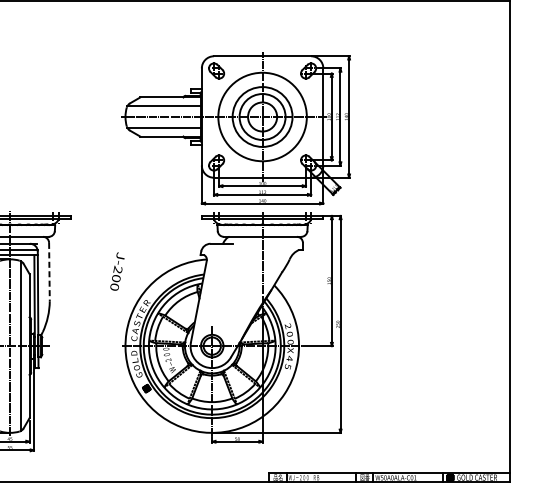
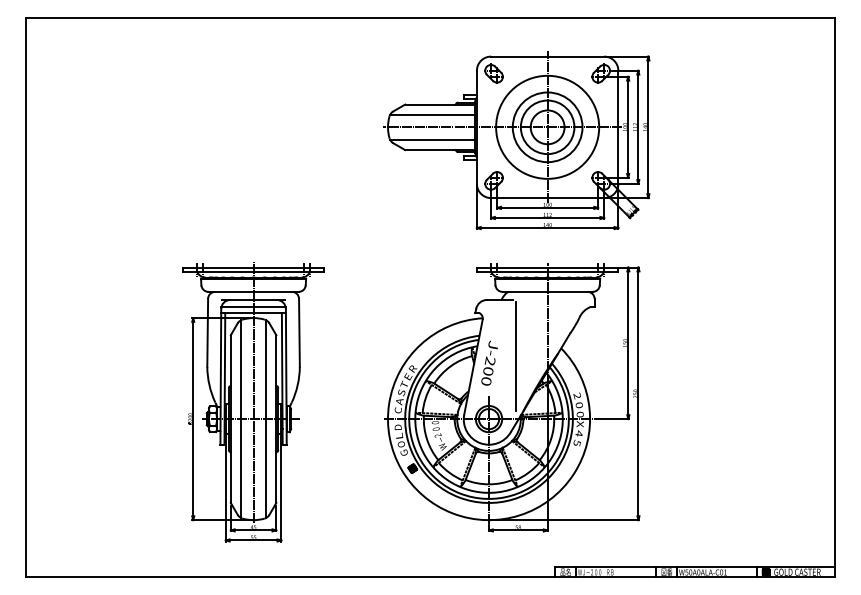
part: (235, 128) -> (516, 140), moved
text: (117, 270) -> (489, 362), moved
line: (49, 272) -> (299, 333), dashed -> solid
line: (235, 292) -> (516, 356), added

